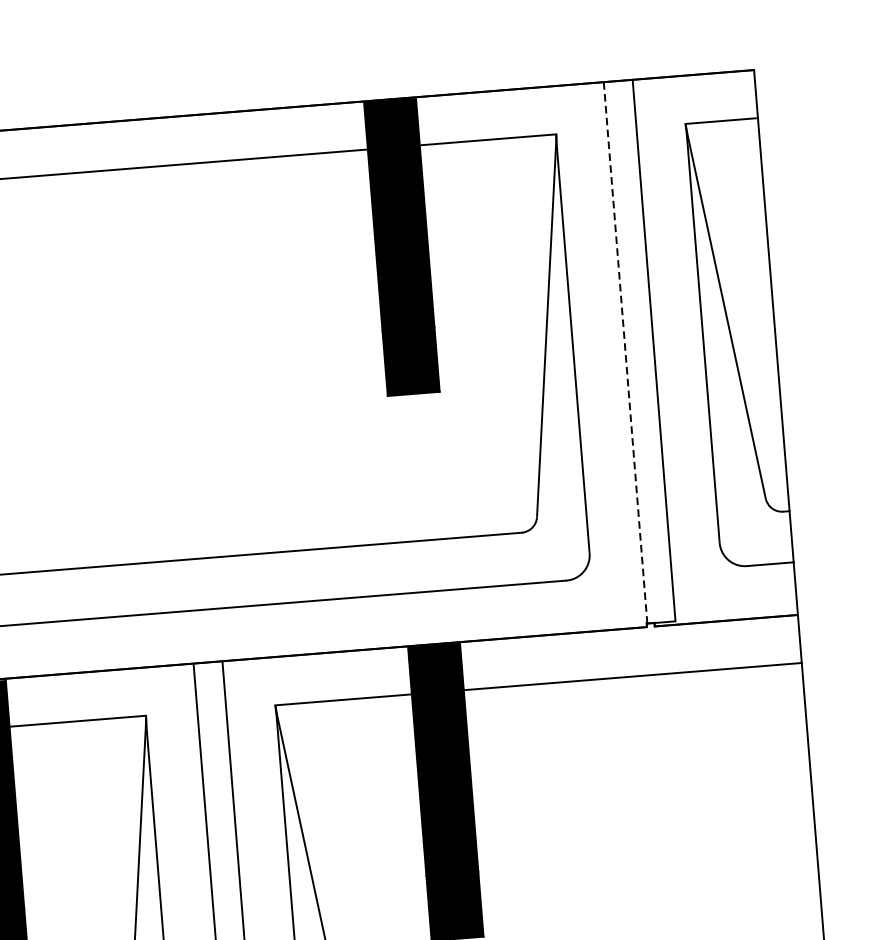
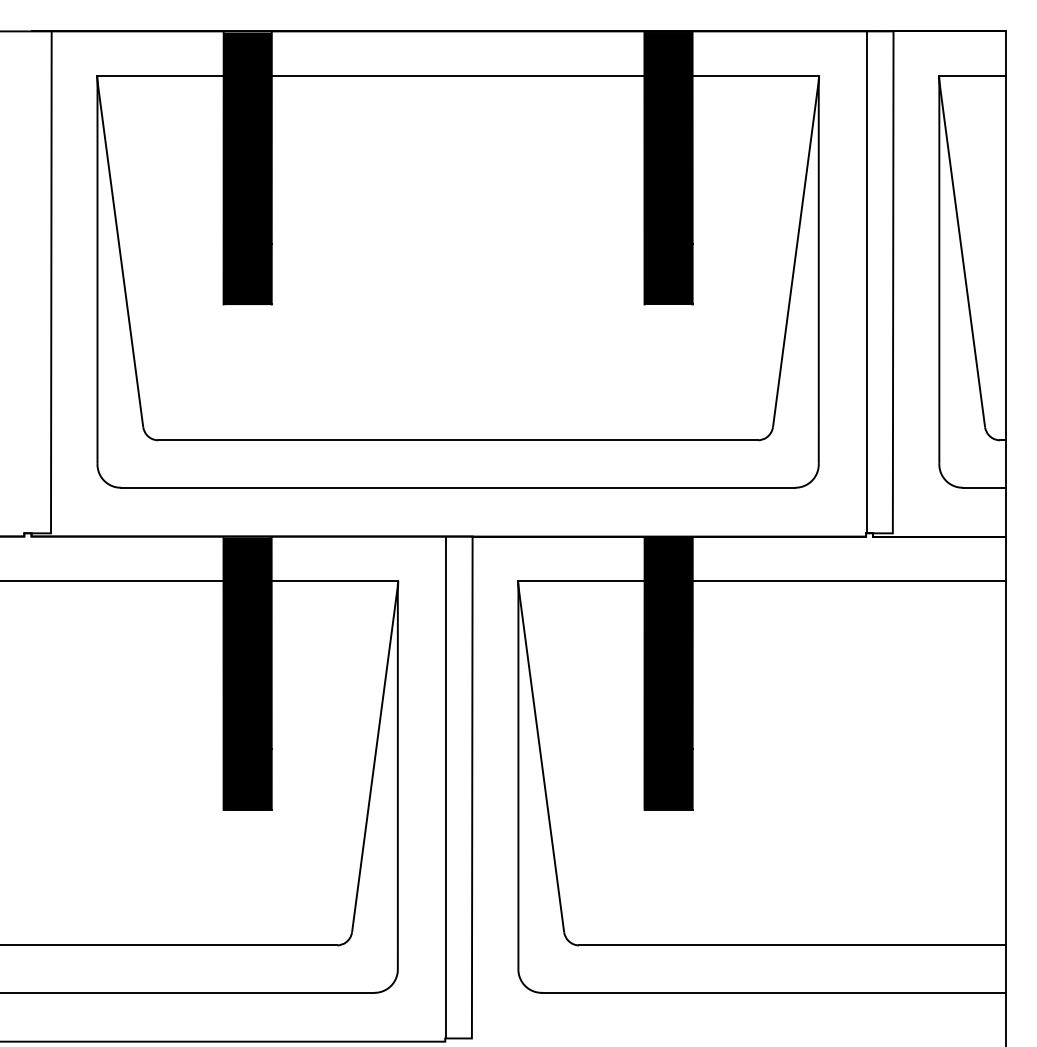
line: (625, 353) -> (866, 282), dashed -> solid

